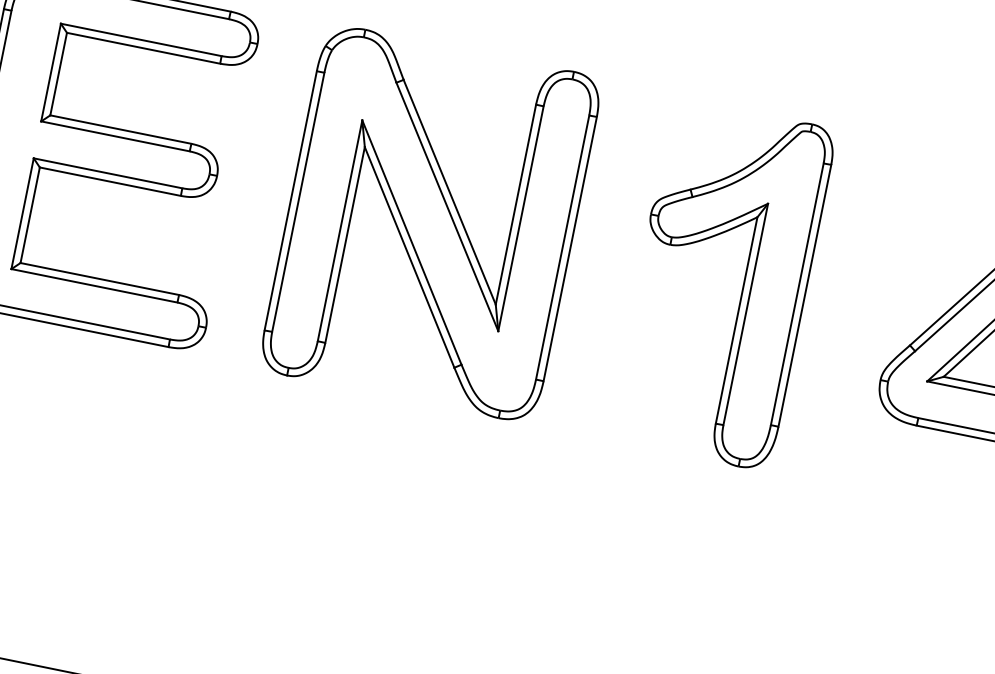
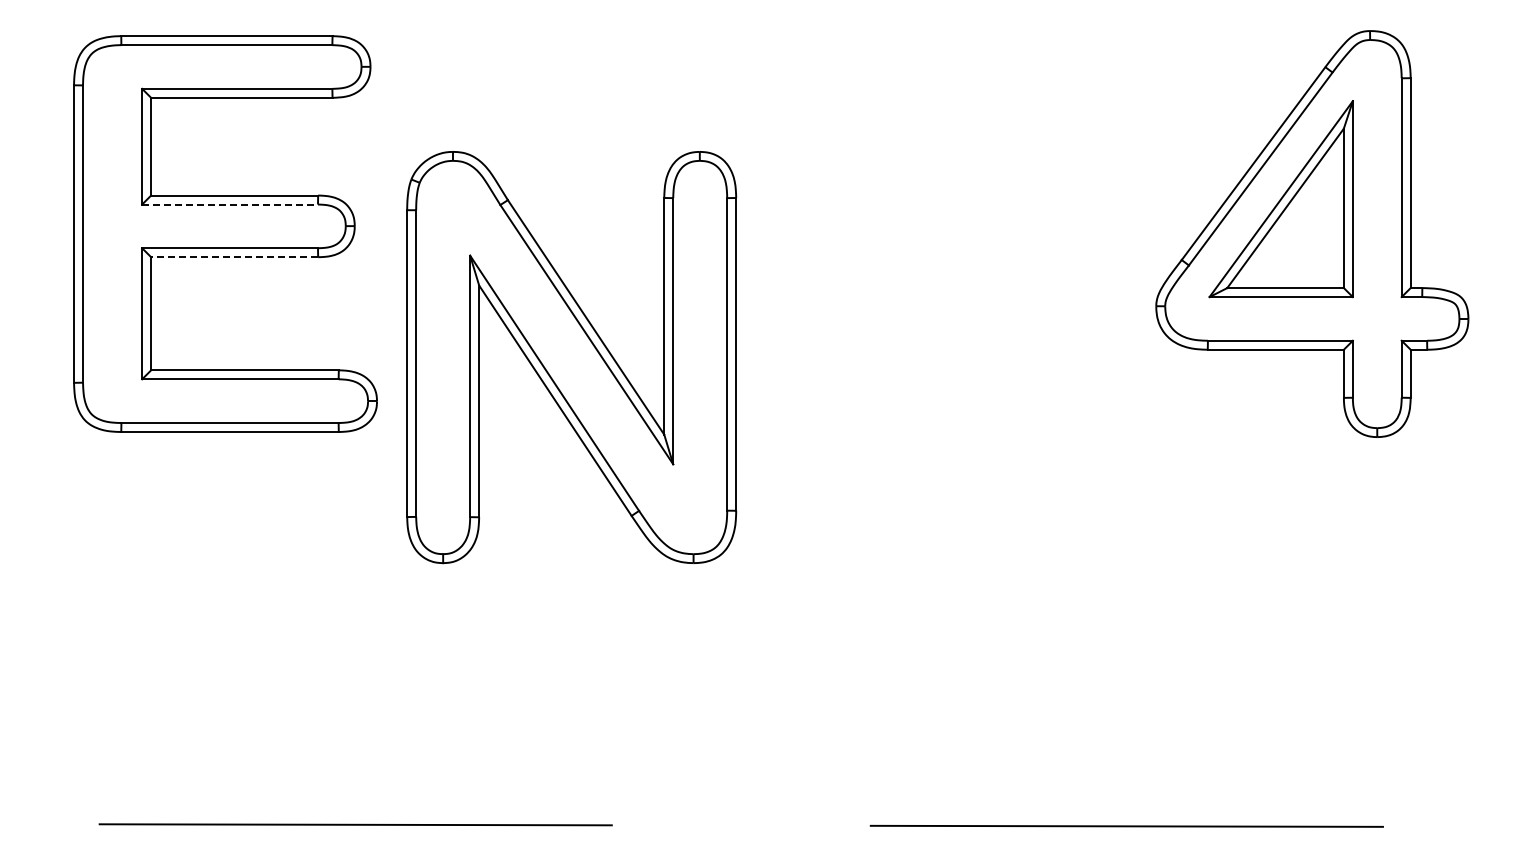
line: (115, 136) -> (230, 204), solid -> dashed
line: (110, 181) -> (234, 257), solid -> dashed
part: (430, 223) -> (571, 357), moved
part: (742, 288) -> (978, 233), removed

